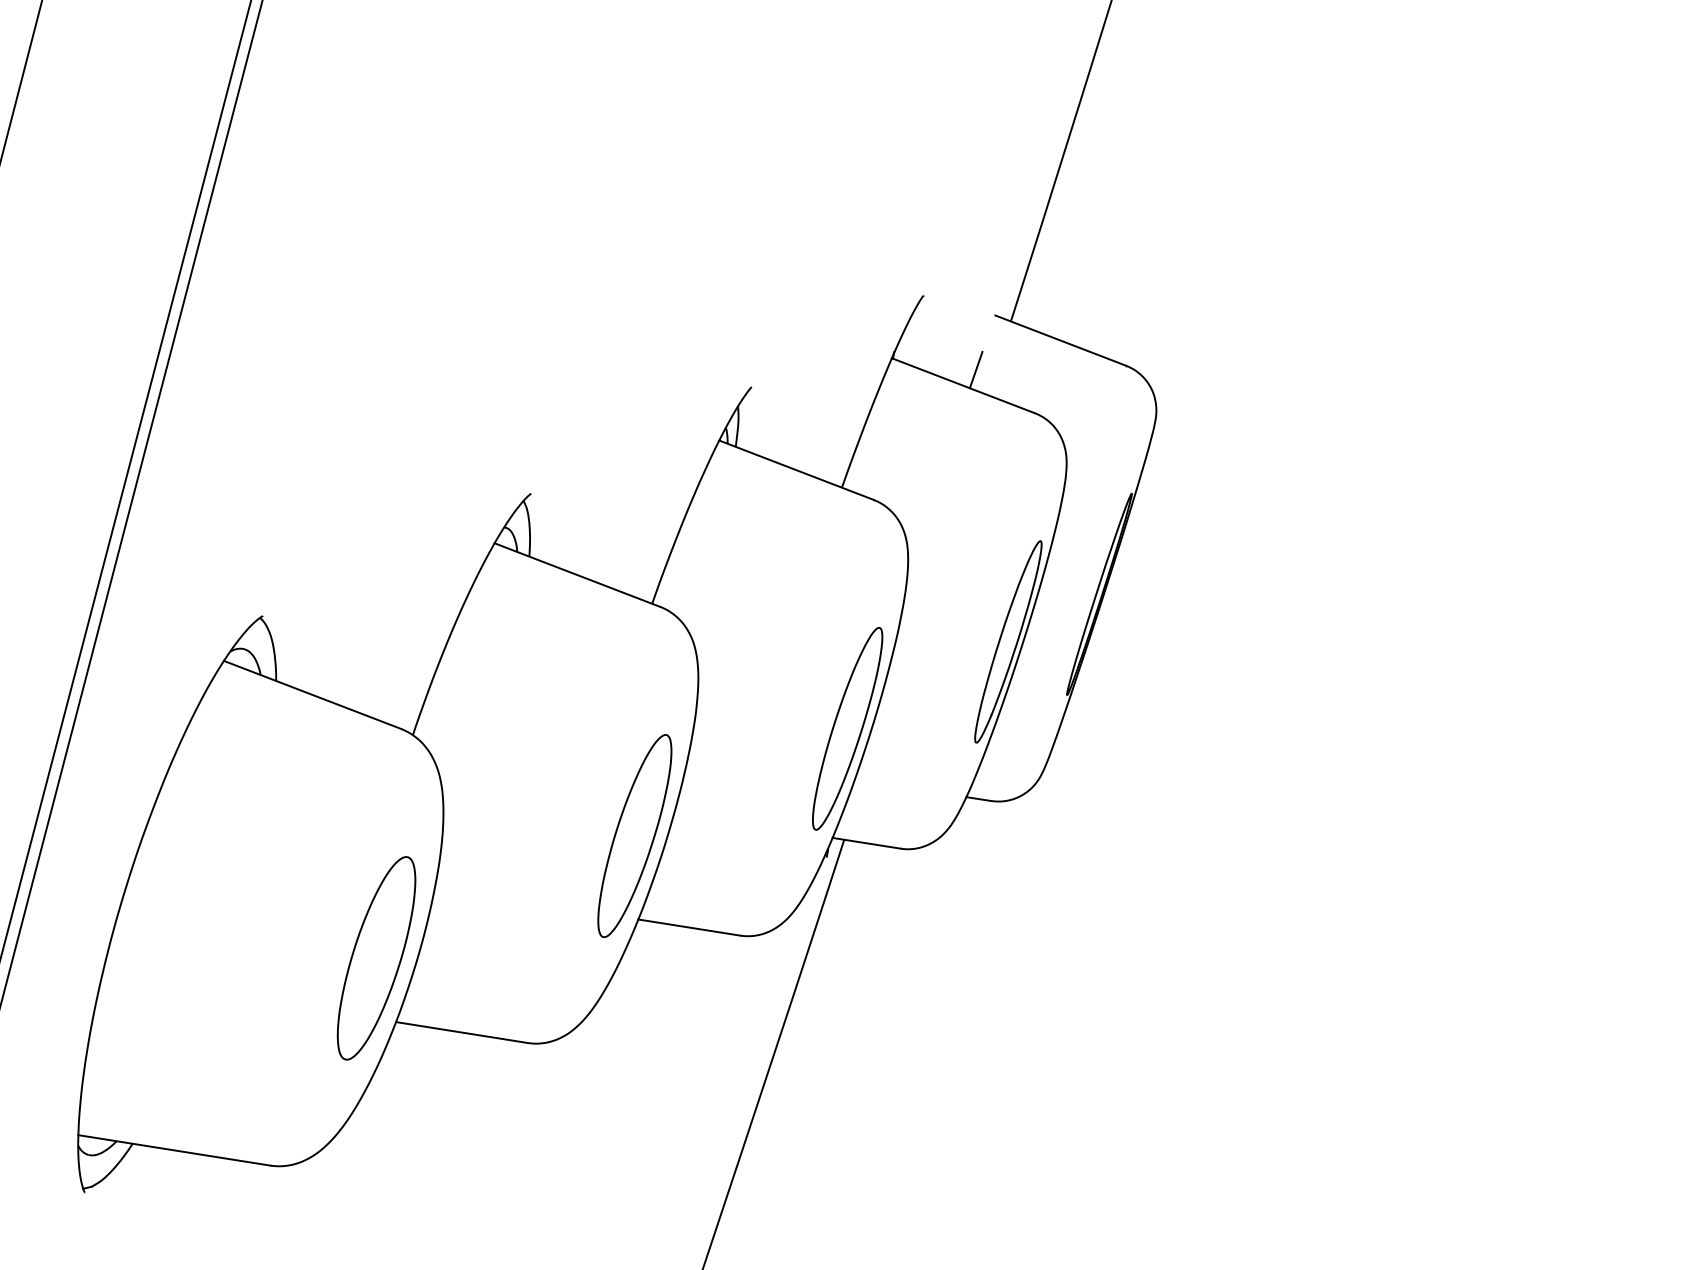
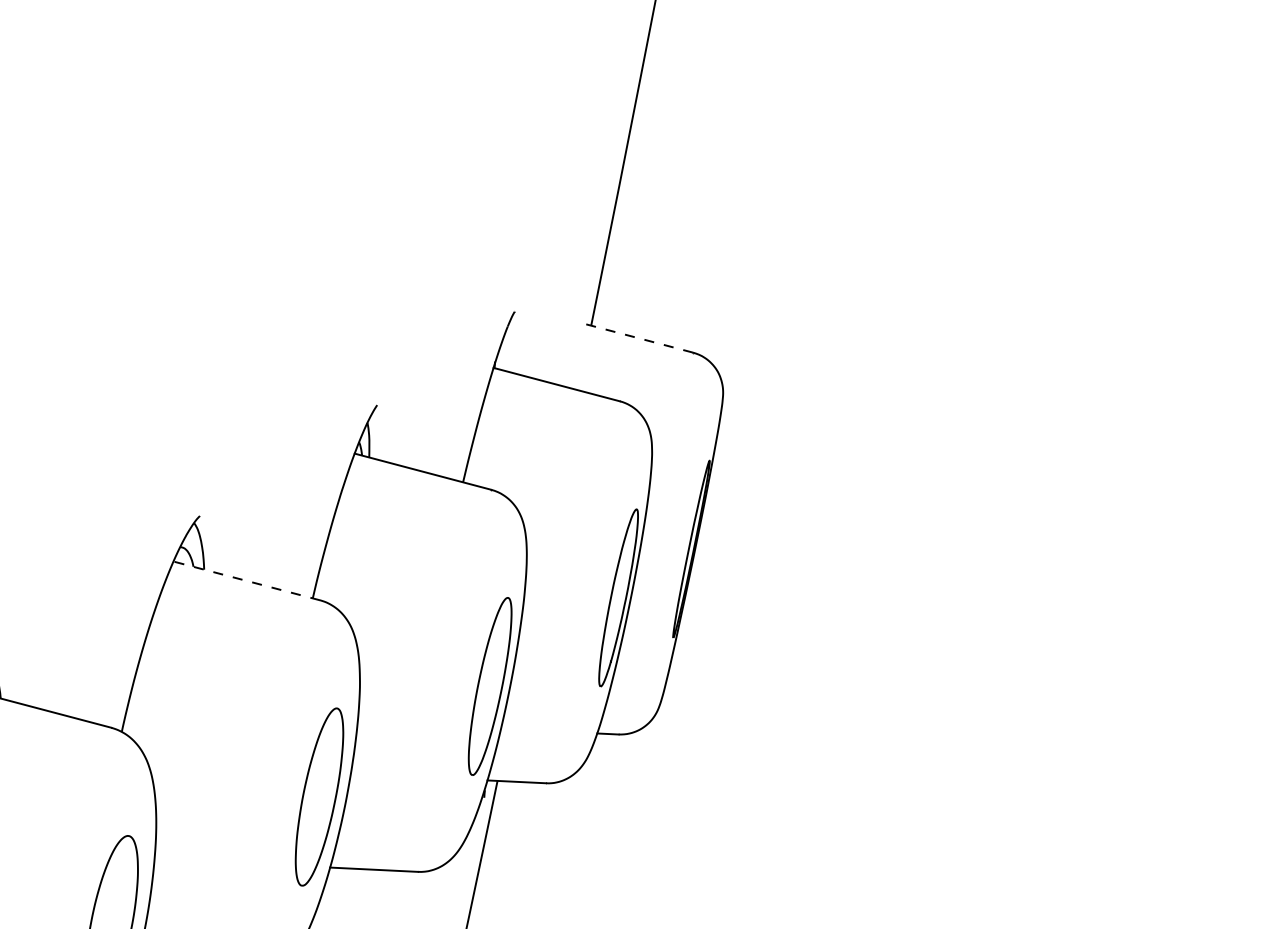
line: (1060, 340) -> (635, 337), solid -> dashed
line: (975, 369) -> (565, 369), removed
line: (577, 575) -> (246, 581), solid -> dashed

